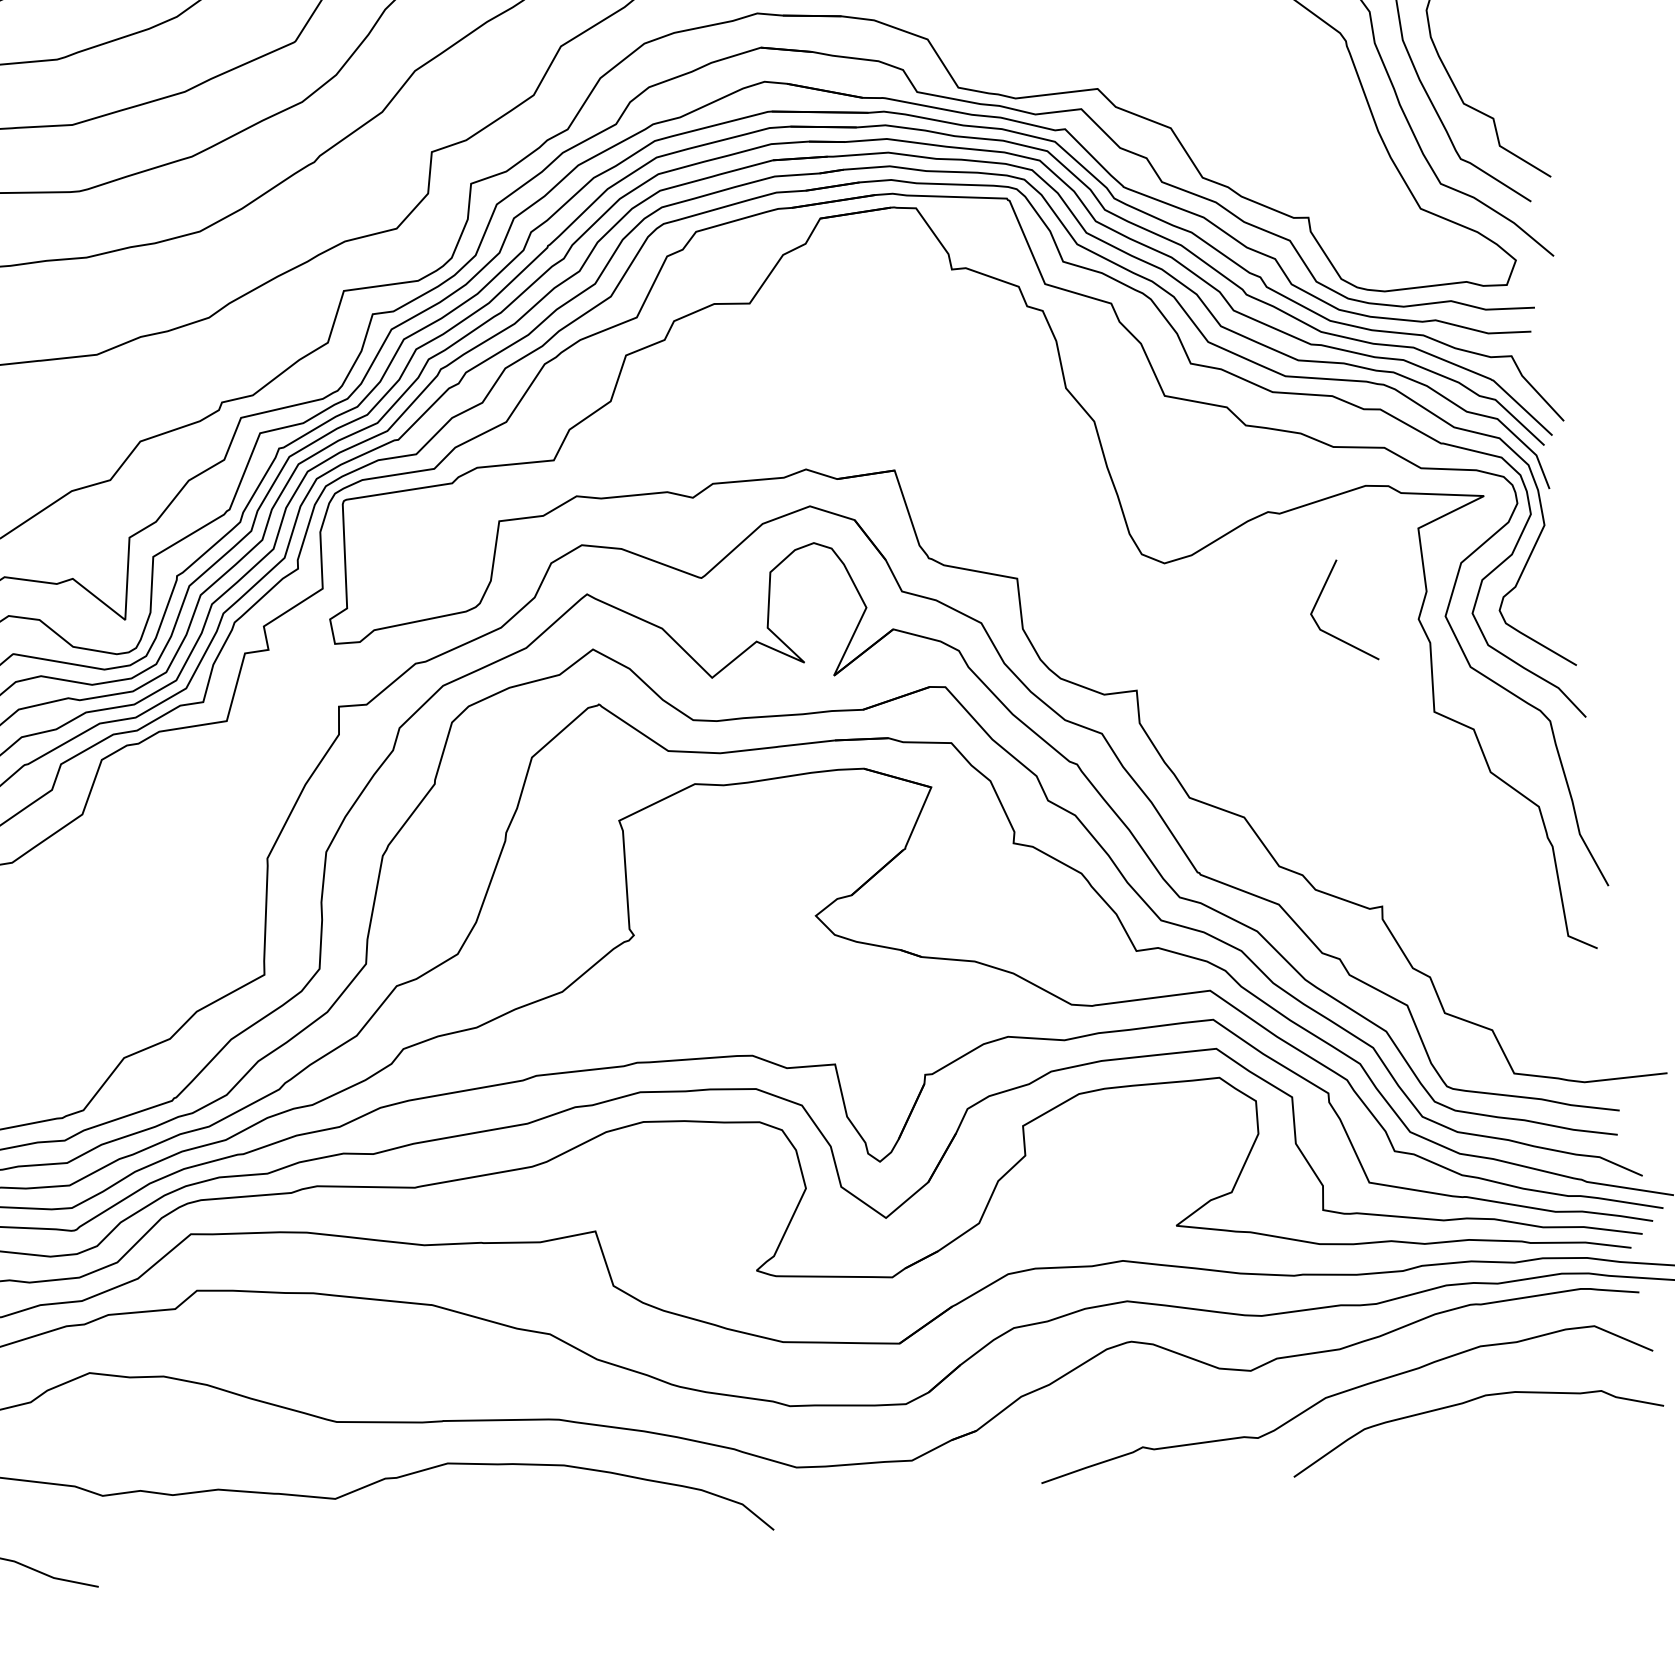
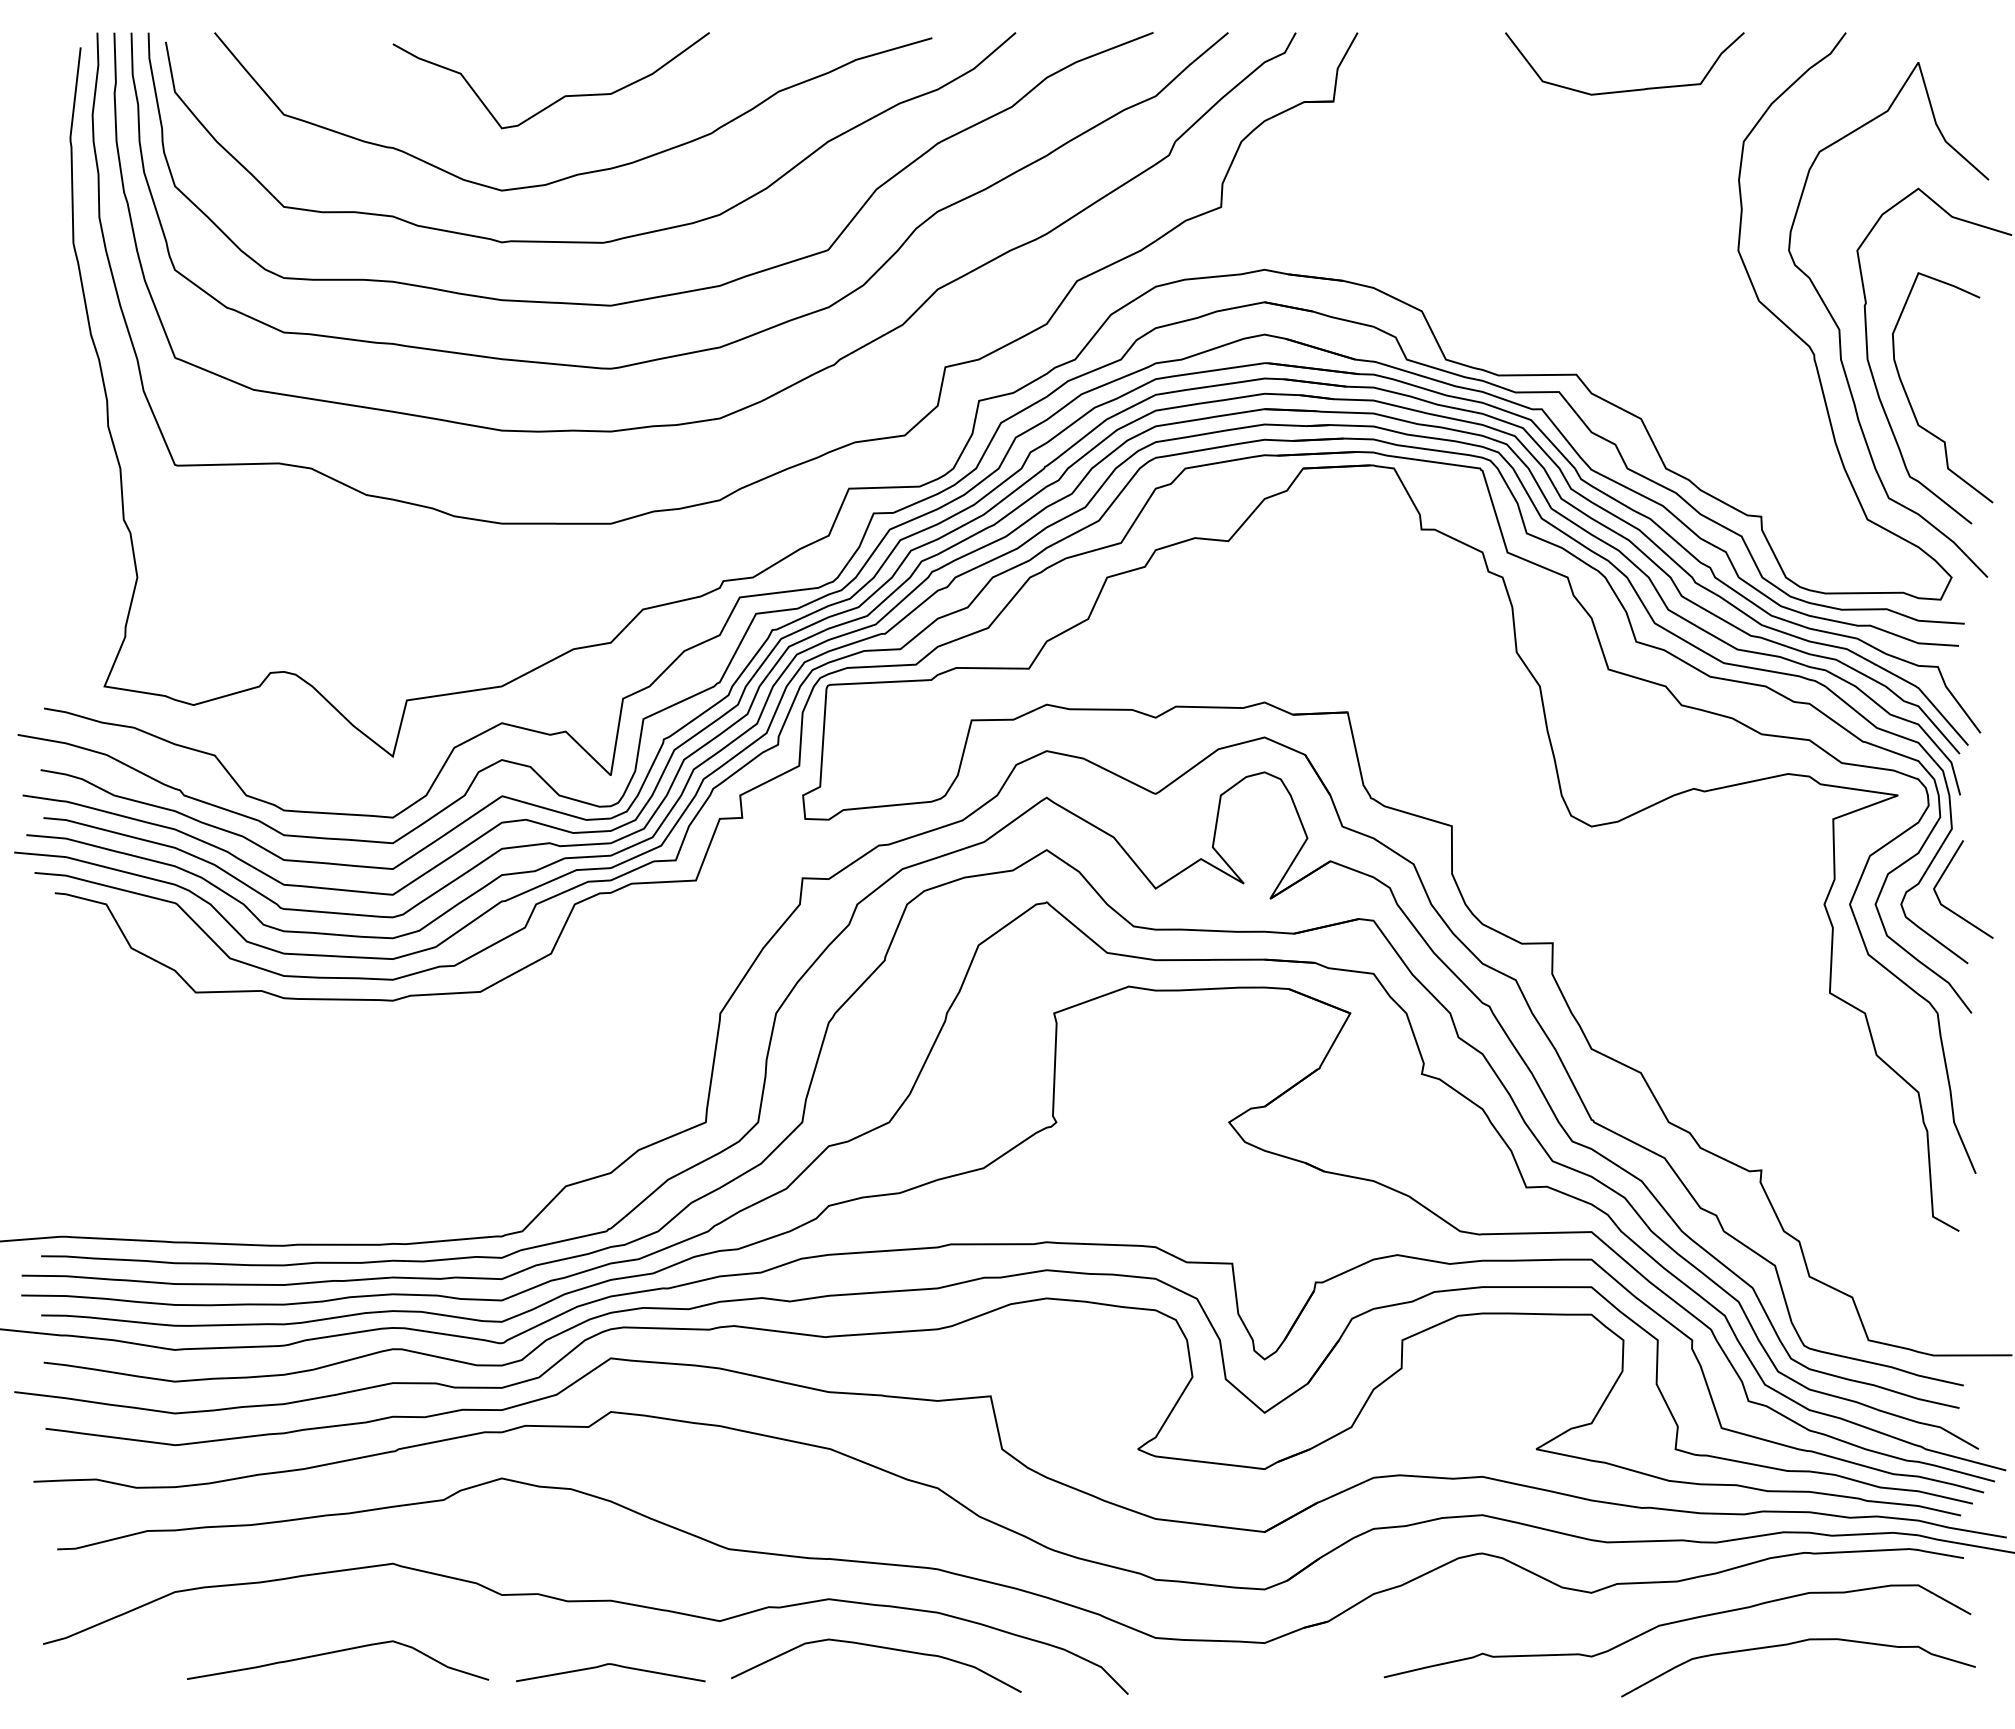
line: (1329, 633) -> (1949, 908), moved
curve: (508, 1509) -> (881, 1648), added
curve: (226, 1557) -> (611, 1665), added

